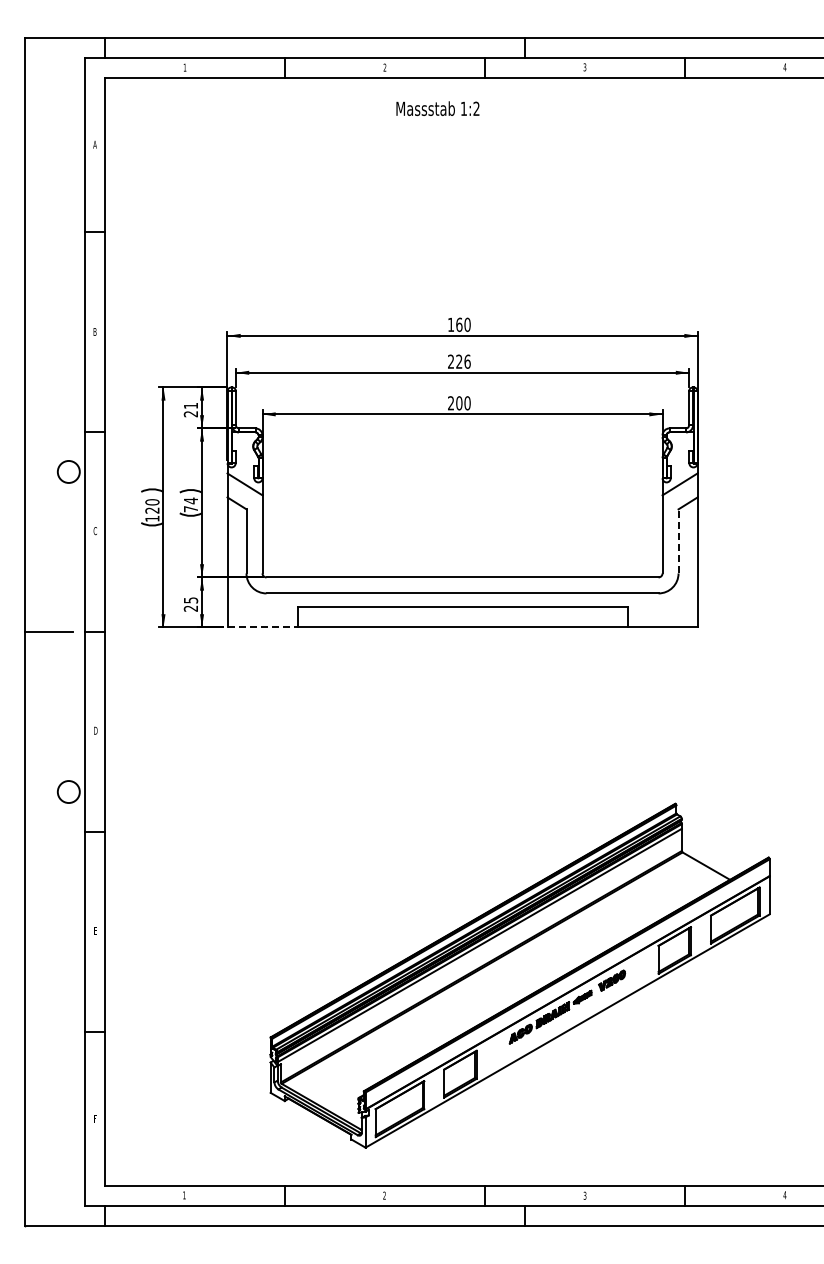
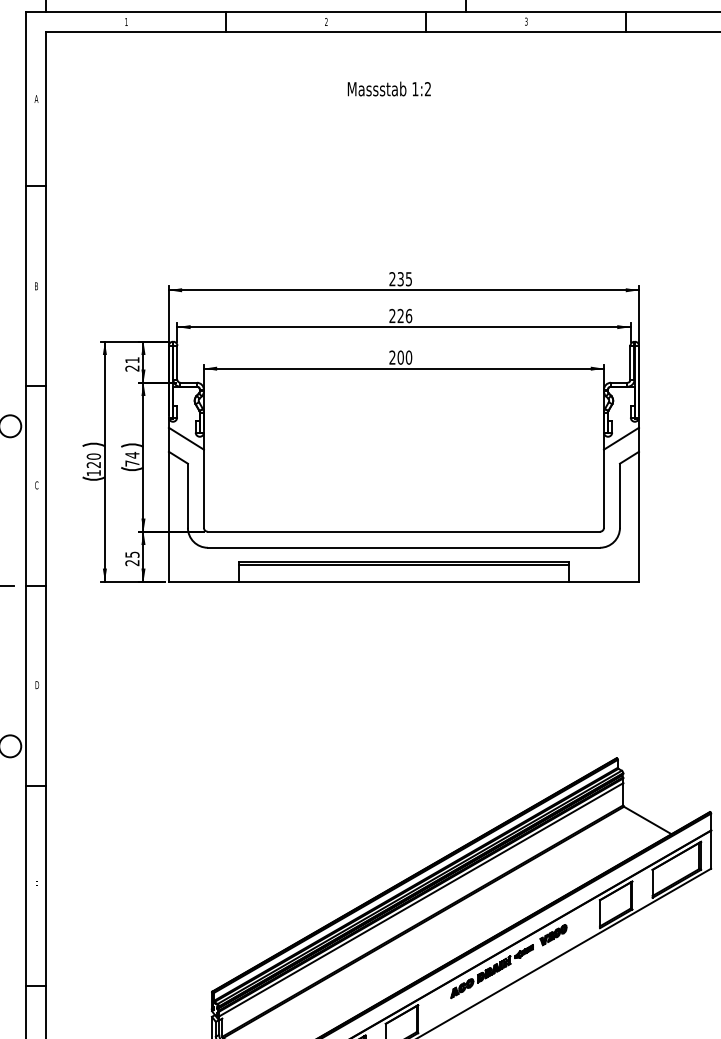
text: (437, 108) -> (388, 88), moved
text: (459, 324) -> (400, 278), 160 -> 235
line: (678, 540) -> (619, 494), dashed -> solid
line: (462, 610) -> (403, 564), added
line: (262, 627) -> (203, 581), dashed -> solid

